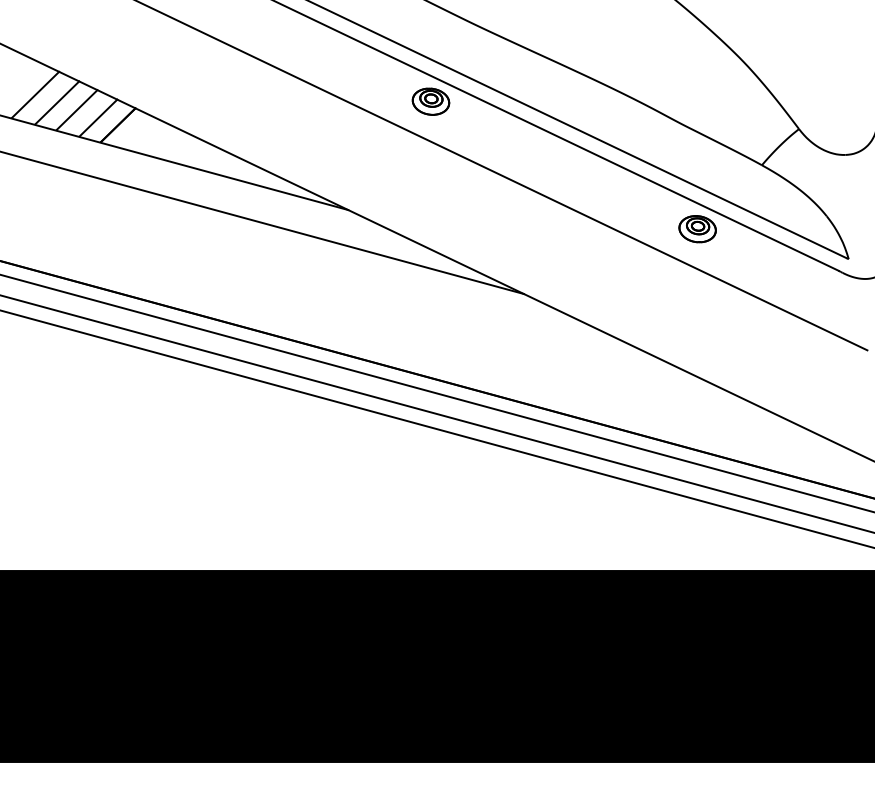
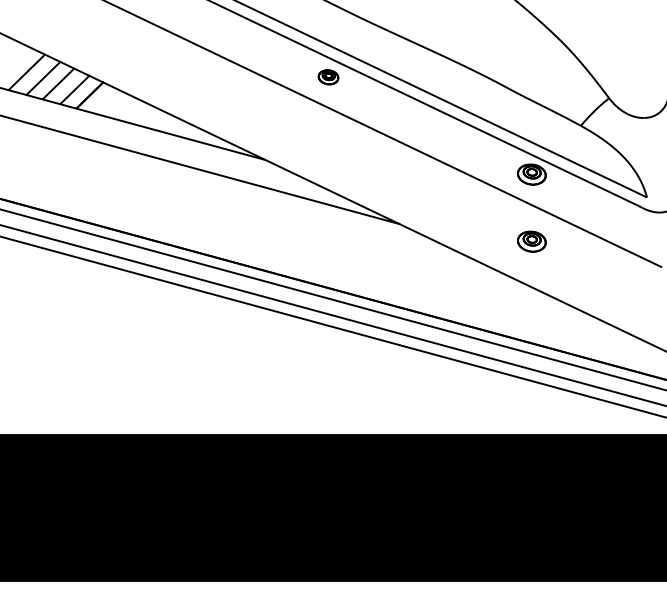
part: (430, 101) -> (328, 77), size x0.7
part: (697, 317) -> (531, 241), added

